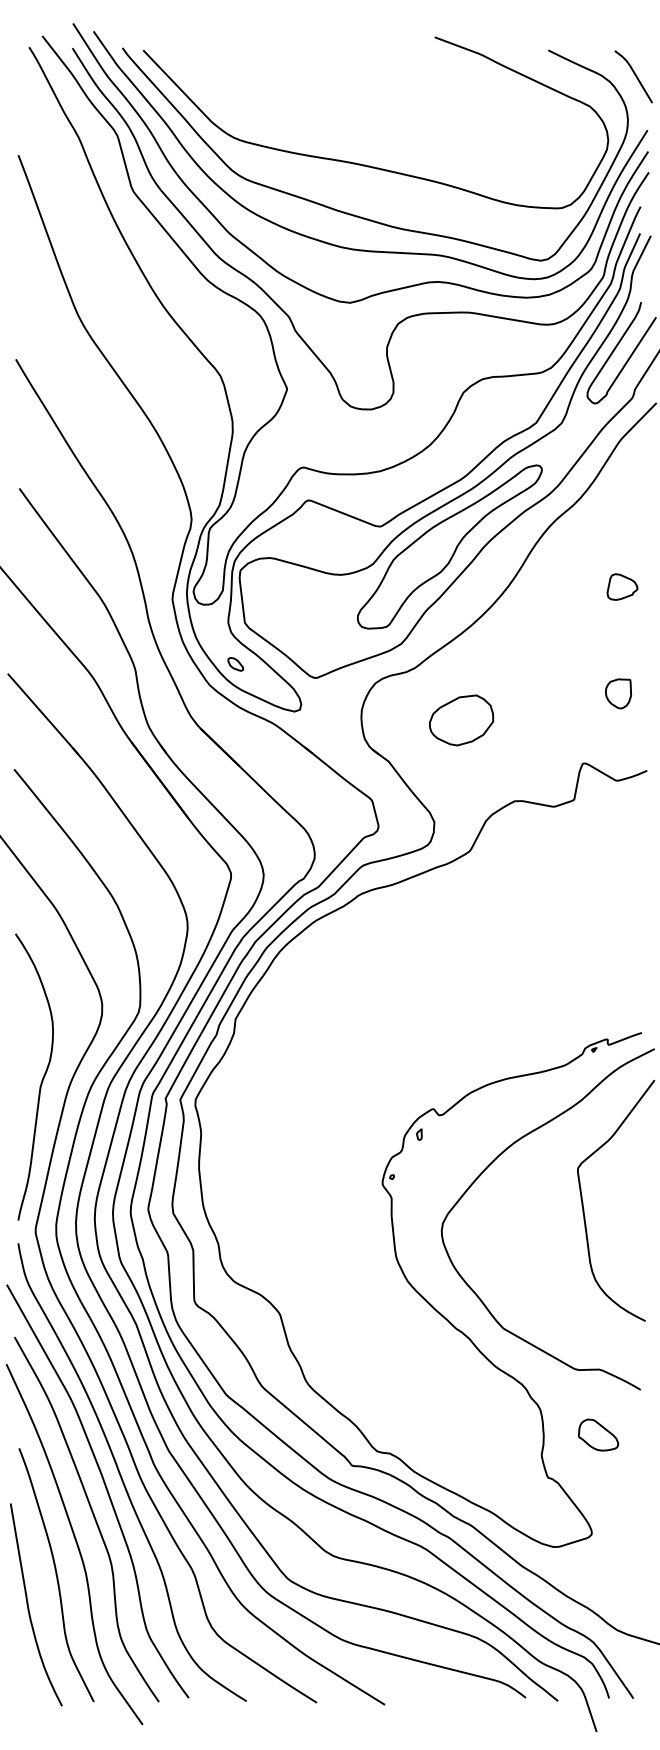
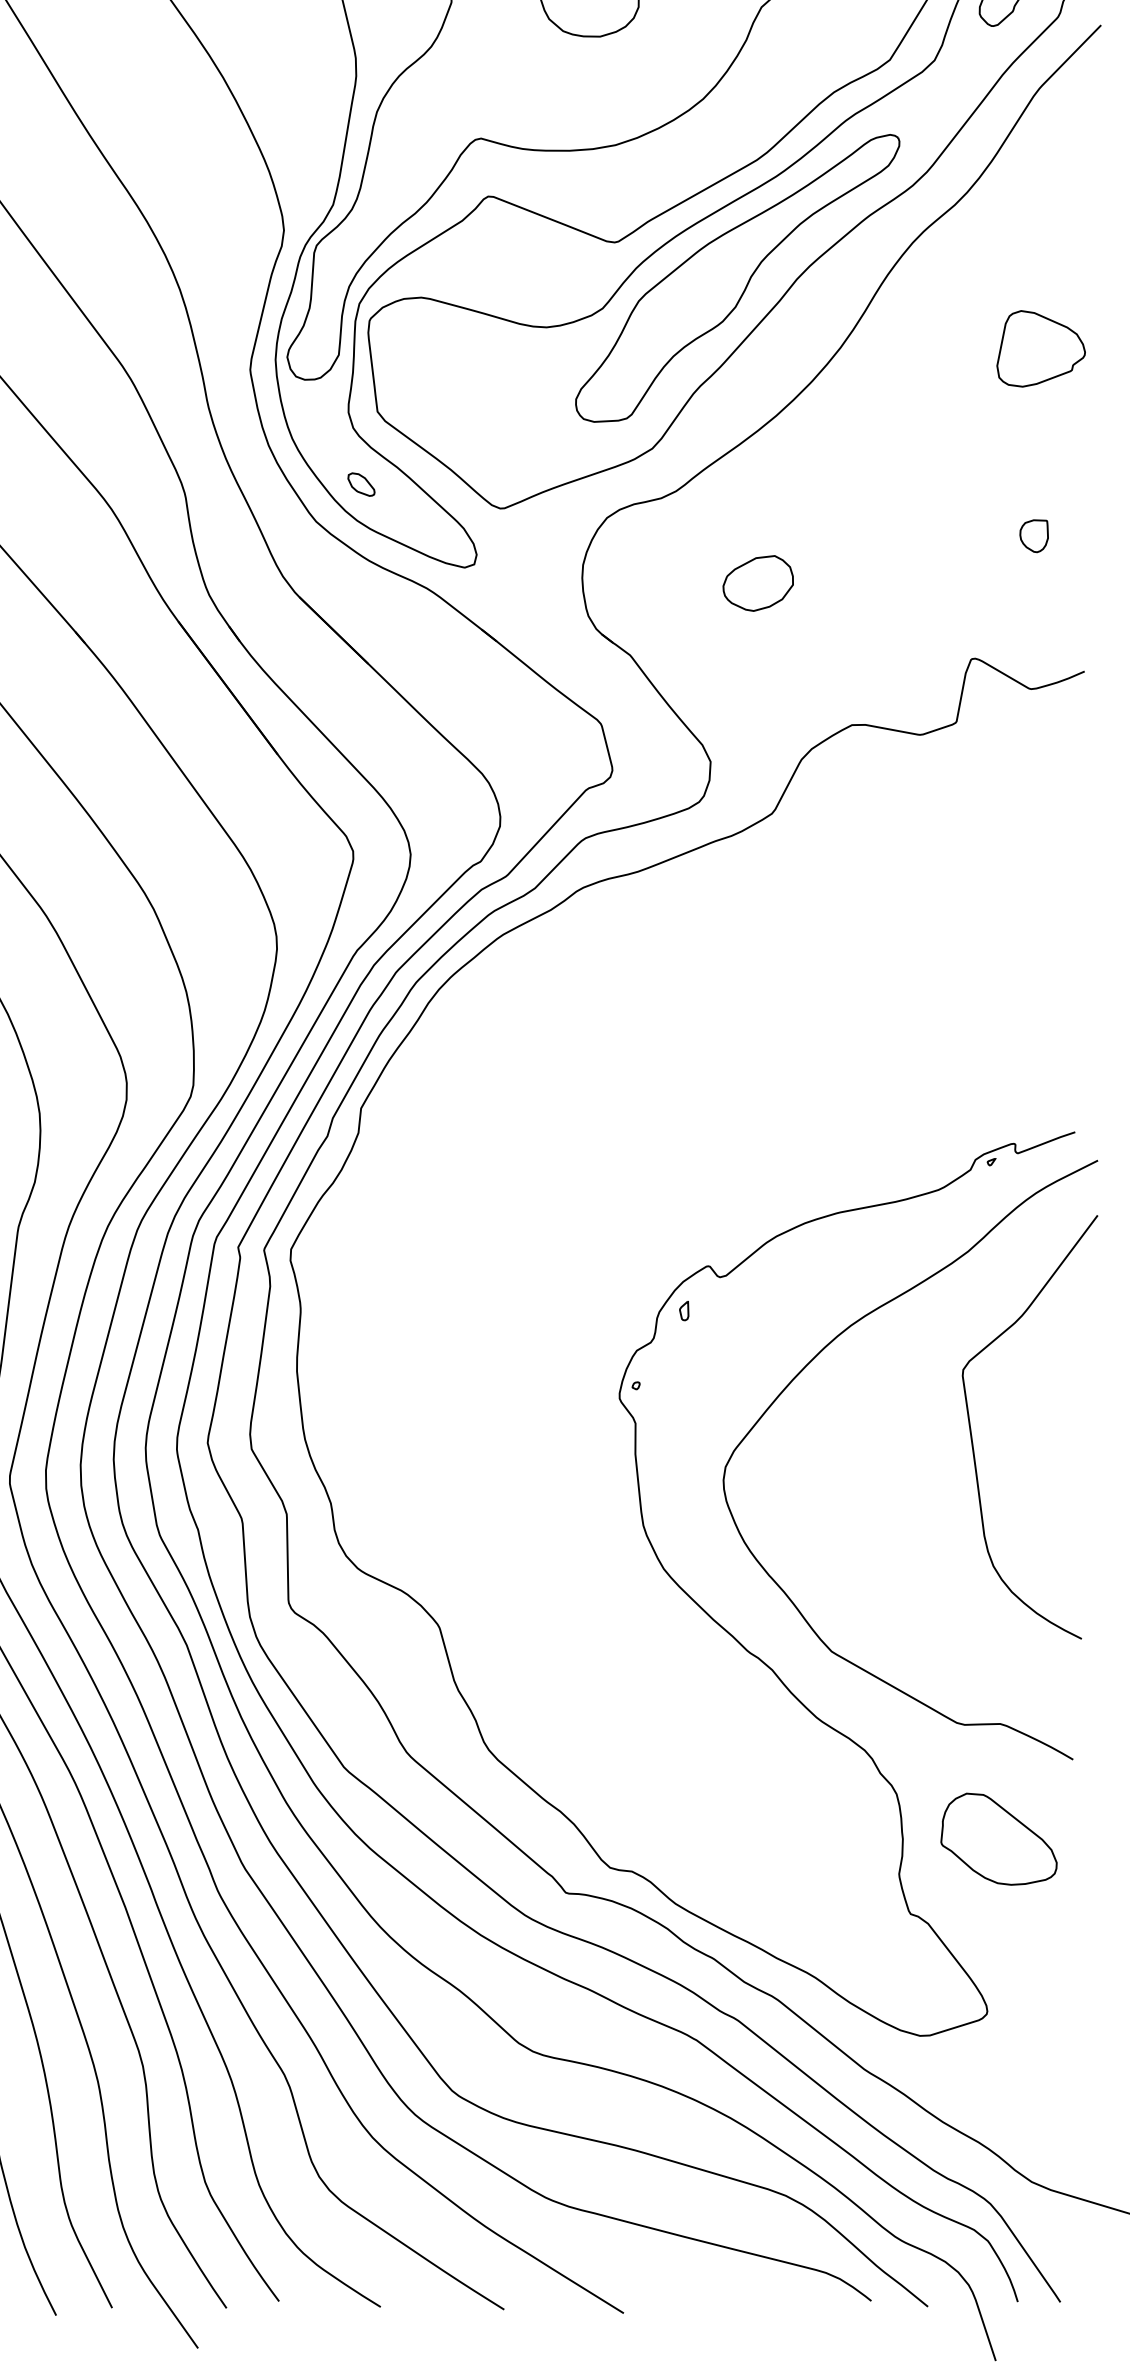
part: (622, 586) -> (1041, 347), size x1.67
part: (618, 693) -> (1034, 535), size x0.62
part: (461, 720) -> (758, 583), size x0.62
part: (598, 1434) -> (999, 1838), size x1.67

